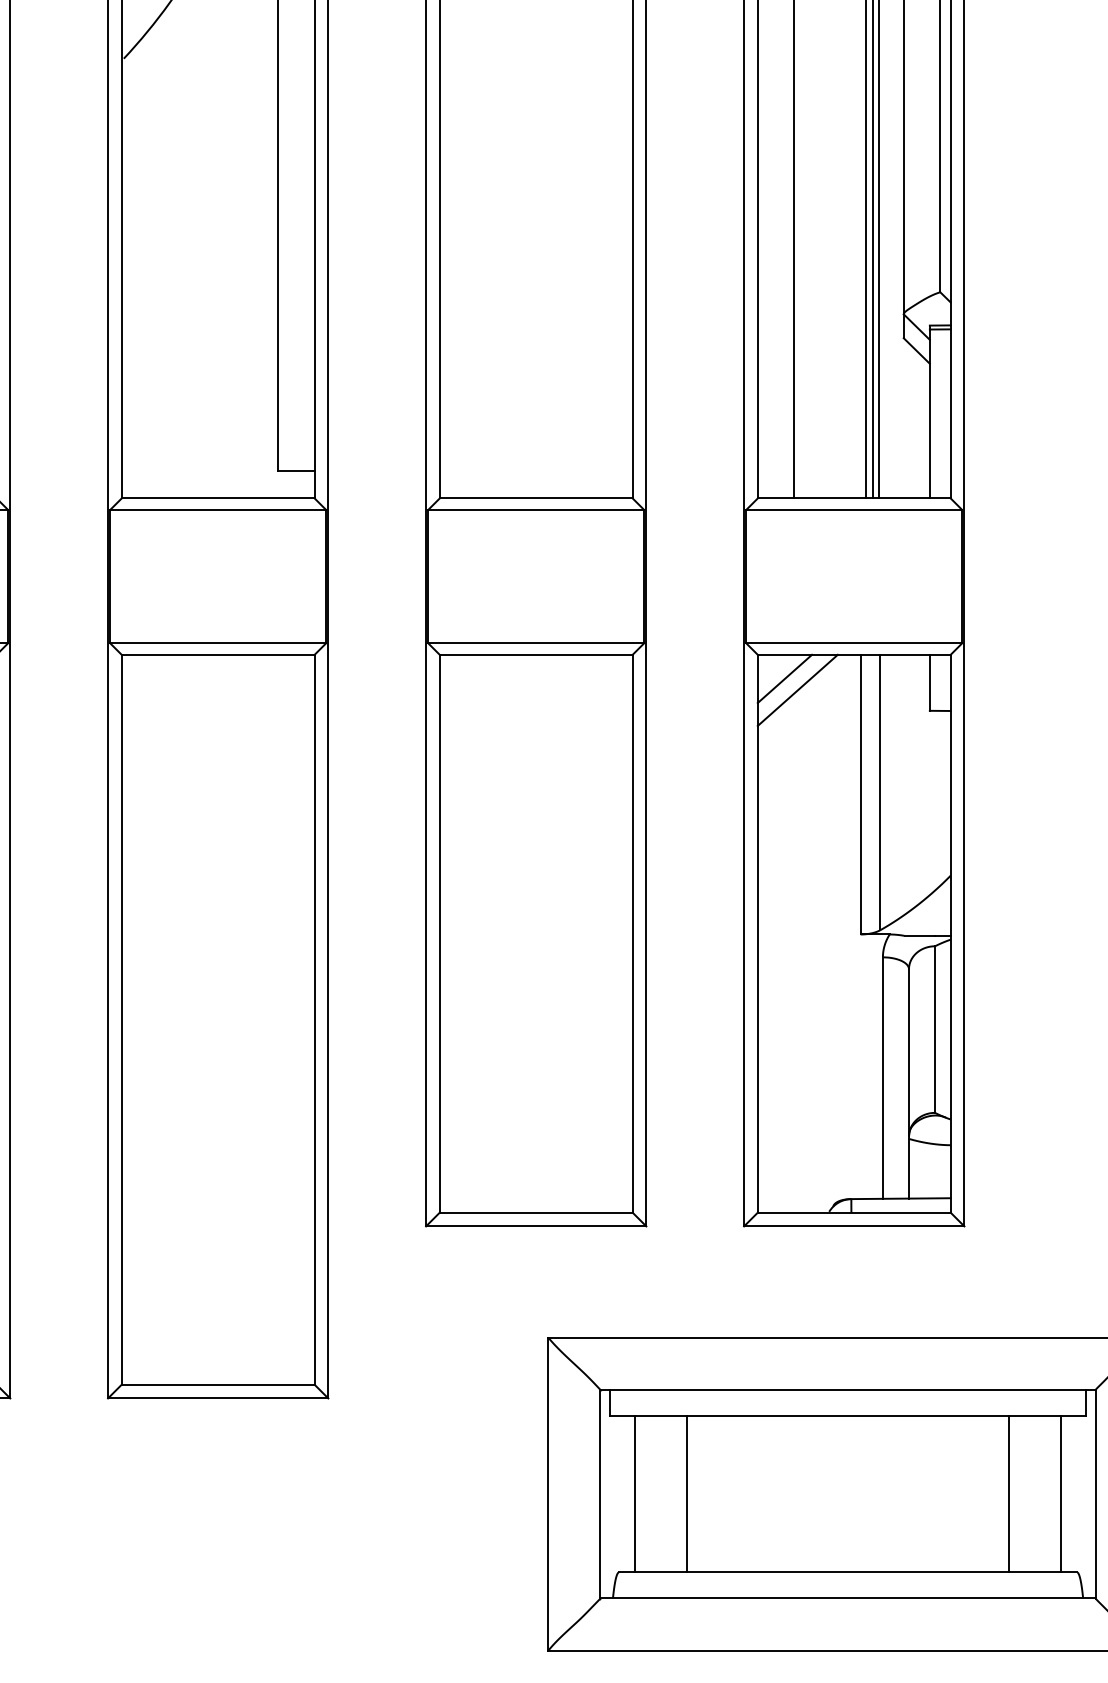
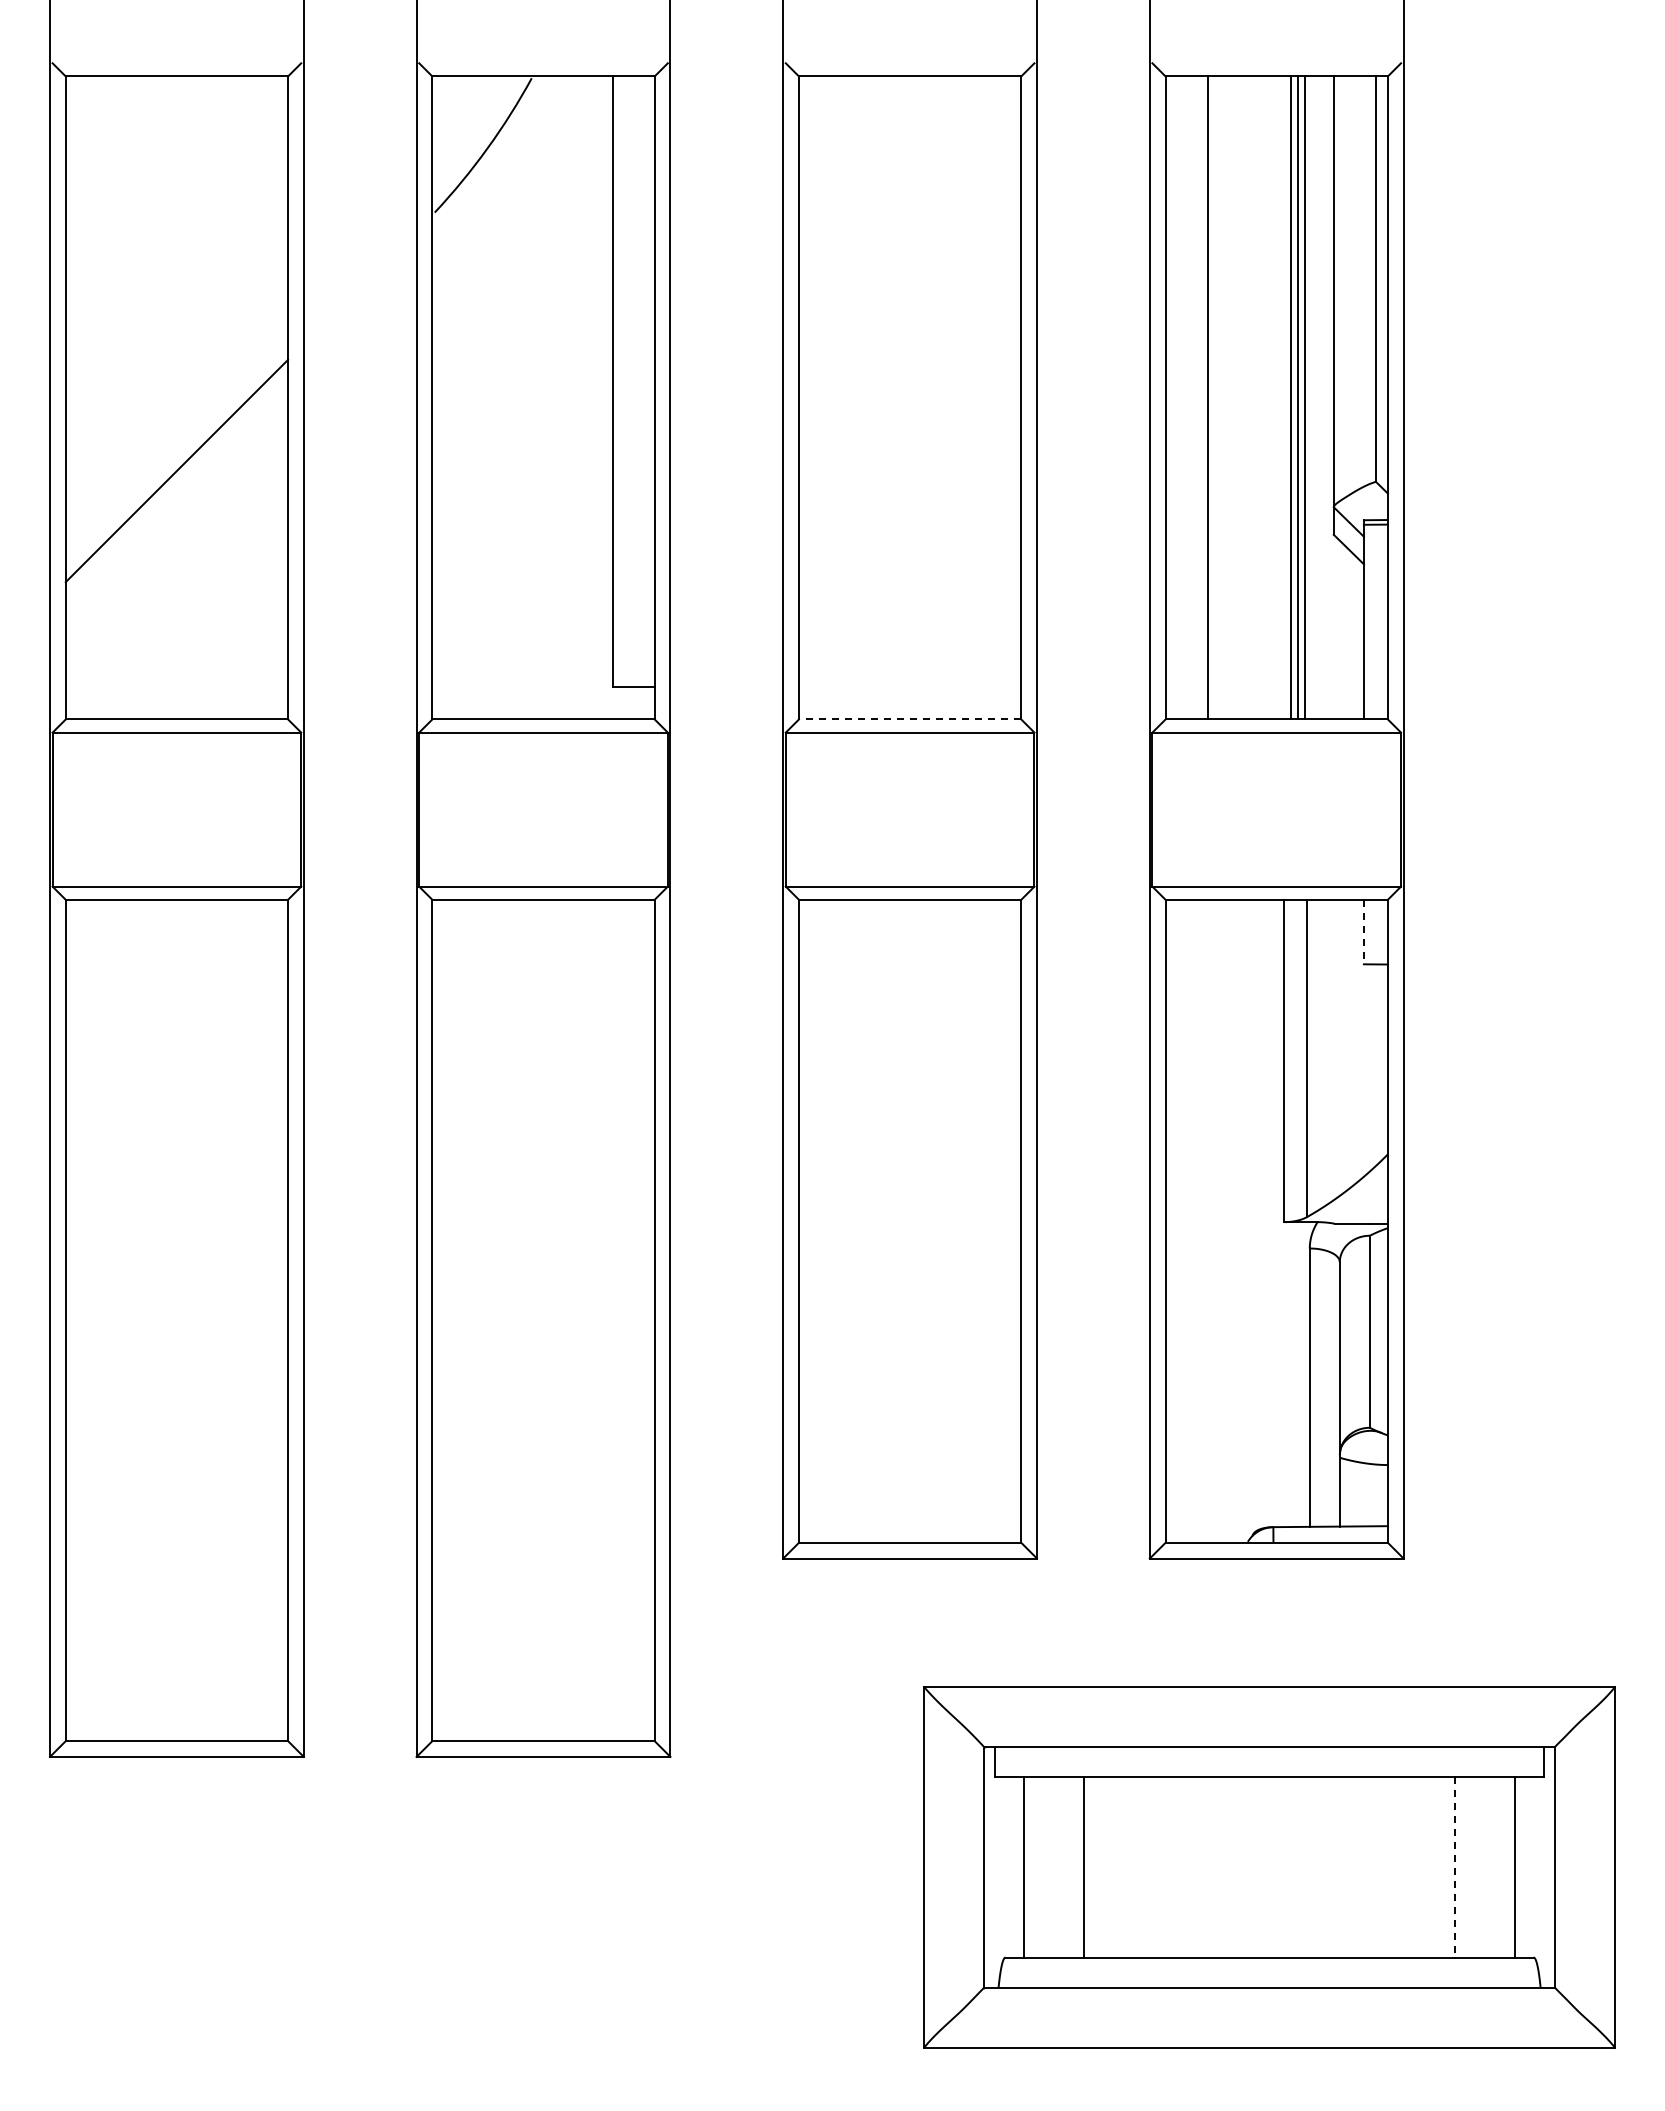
line: (535, 498) -> (909, 719), solid -> dashed
line: (784, 678) -> (1196, 927), removed
line: (929, 683) -> (1363, 932), solid -> dashed
line: (797, 690) -> (1211, 940), removed
line: (1008, 1494) -> (1454, 1867), solid -> dashed

